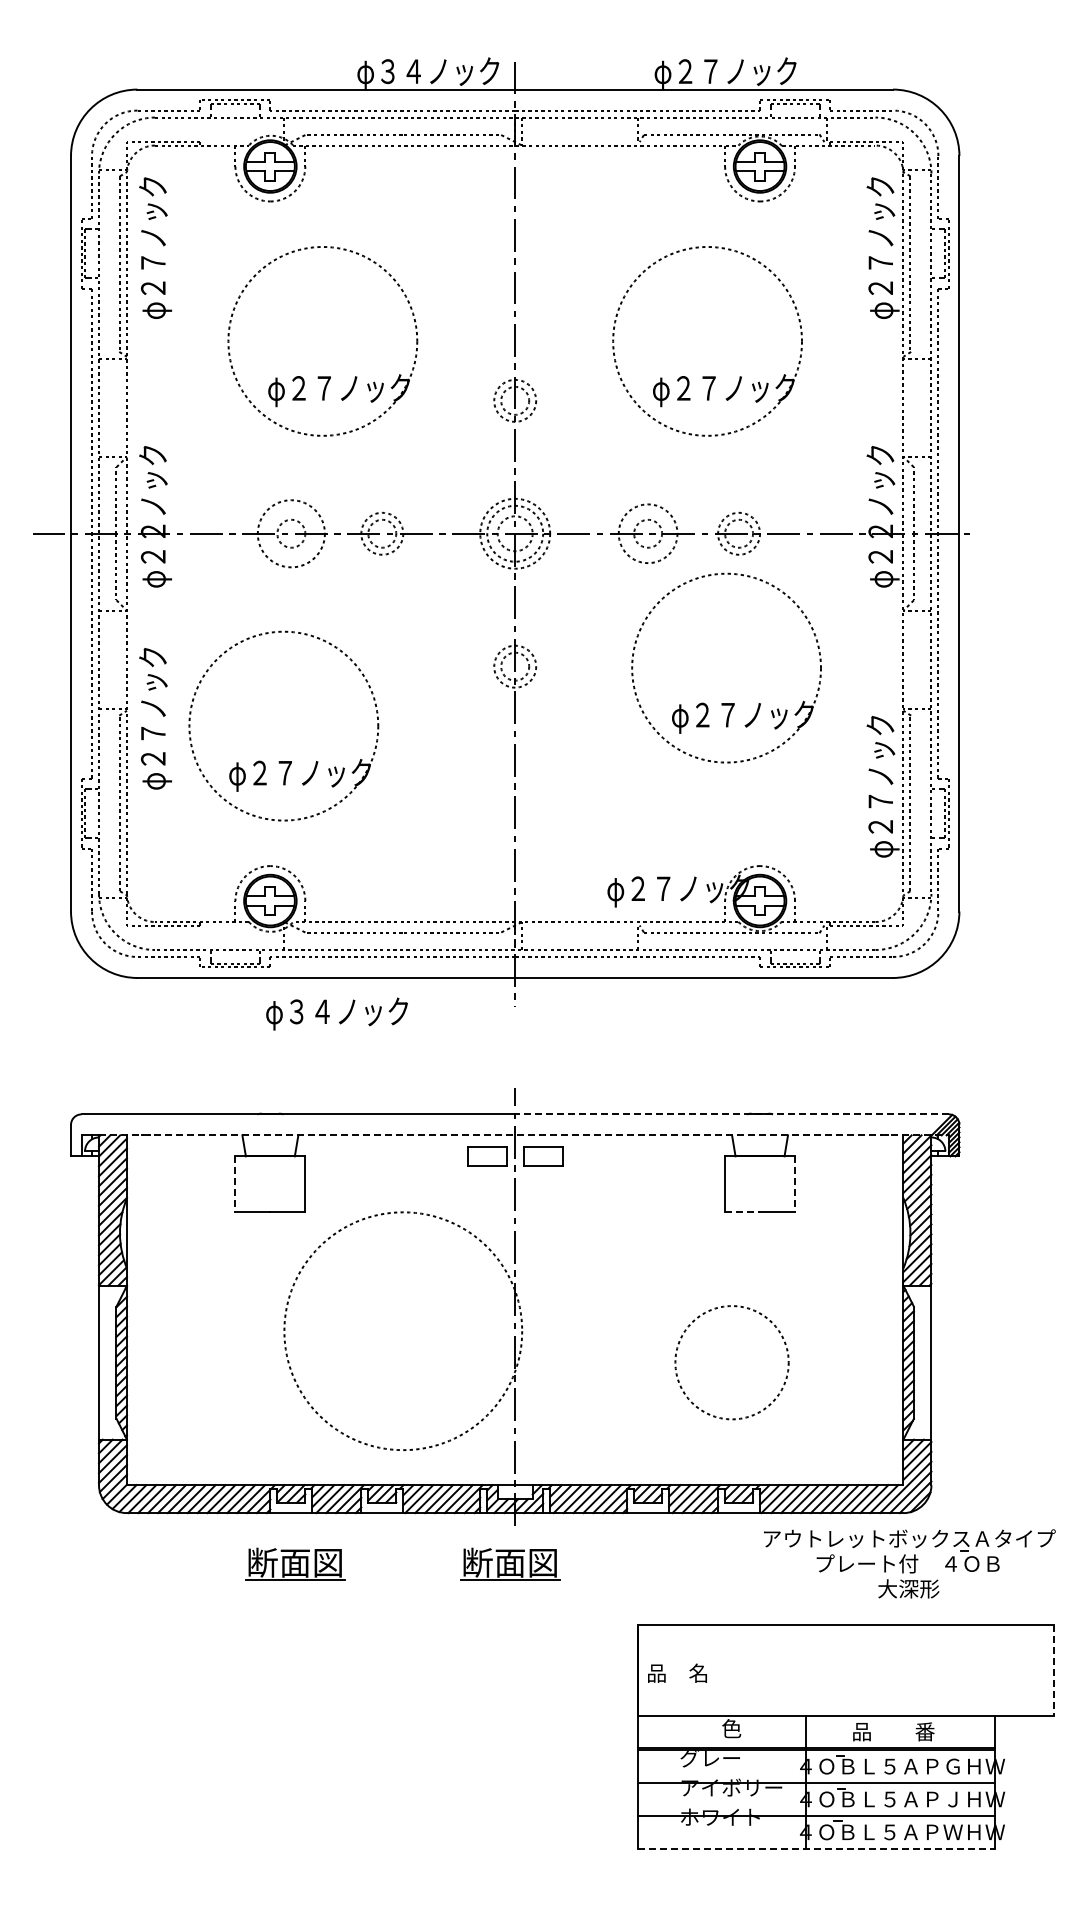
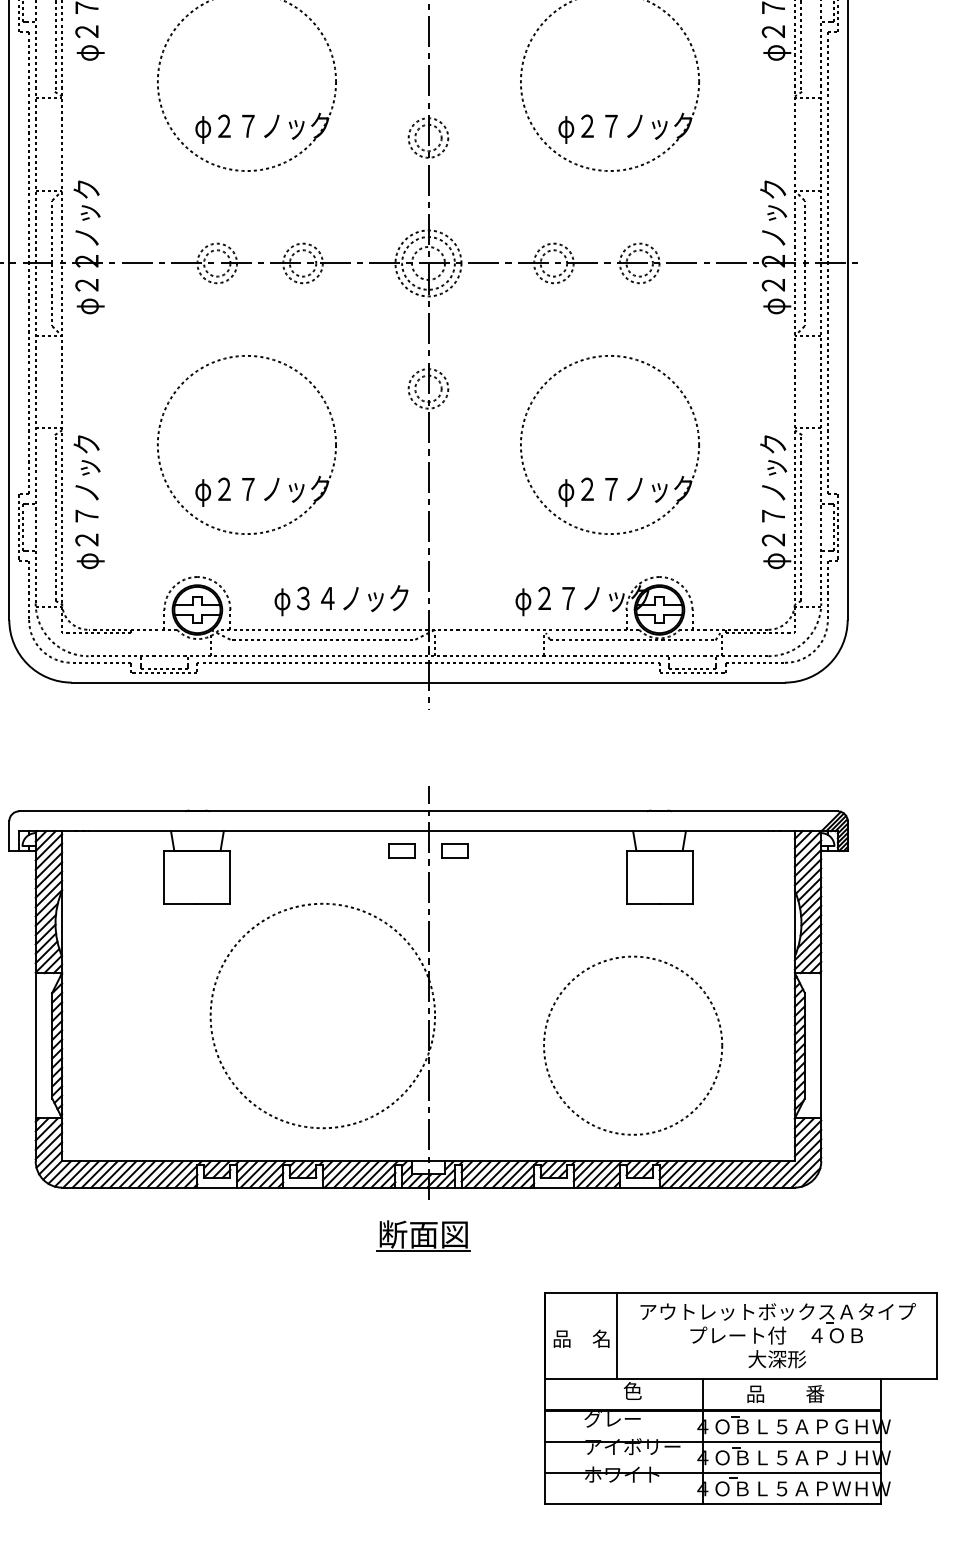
circle: (291, 533) -> (217, 263), size x0.62
circle: (648, 533) -> (554, 263), size x0.71
part: (726, 703) -> (609, 478), moved
text: (155, 718) -> (89, 501), moved
part: (283, 761) -> (246, 478), moved
text: (336, 1013) -> (340, 600), moved
line: (732, 1114) -> (633, 811), dashed -> solid
line: (523, 1135) -> (436, 831), dashed -> solid
part: (486, 1155) -> (401, 850), size x0.71
part: (542, 1155) -> (454, 850), size x0.71
line: (235, 1184) -> (164, 877), dashed -> solid
line: (795, 1184) -> (692, 877), dashed -> solid
line: (743, 1212) -> (643, 903), dashed -> solid
circle: (731, 1362) -> (632, 1045), size x1.67
part: (295, 1563) -> (221, 1235), removed
part: (909, 1563) -> (777, 1335), moved
line: (715, 1669) -> (617, 1335), added
line: (1054, 1670) -> (937, 1336), dashed -> solid
line: (817, 1848) -> (713, 1504), dashed -> solid

